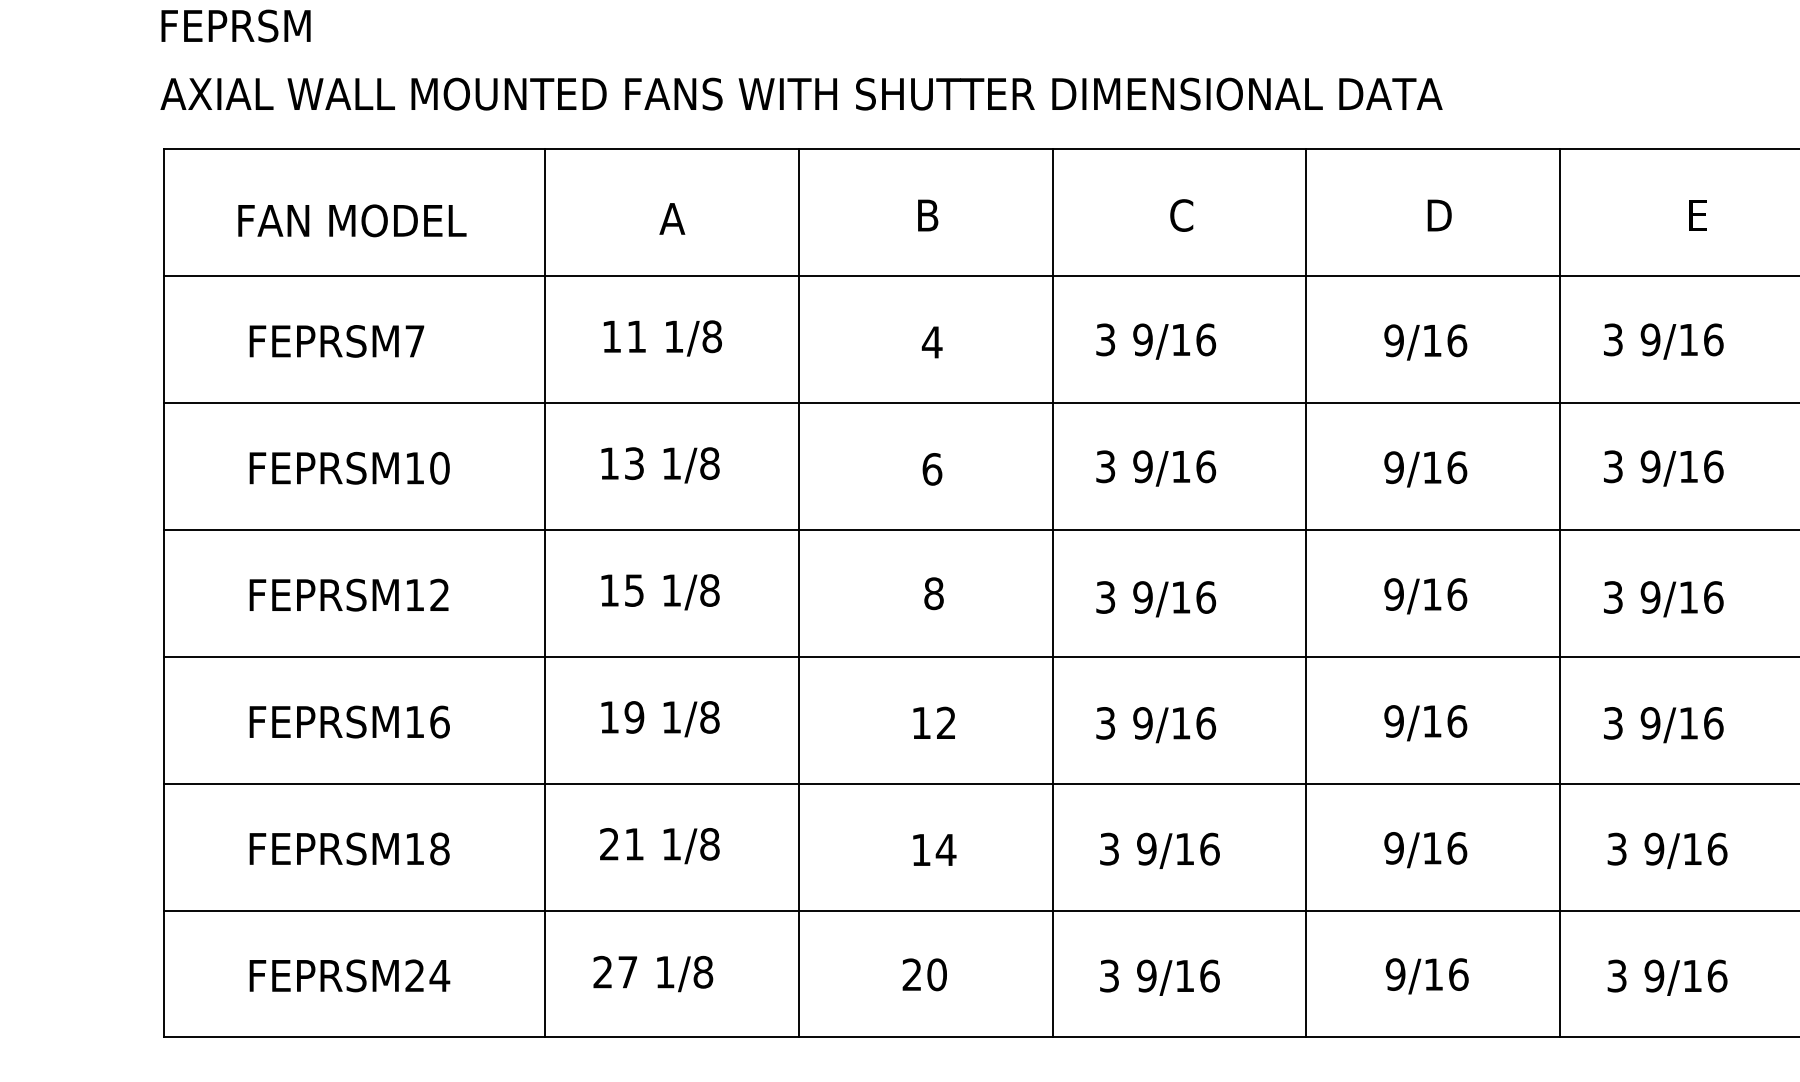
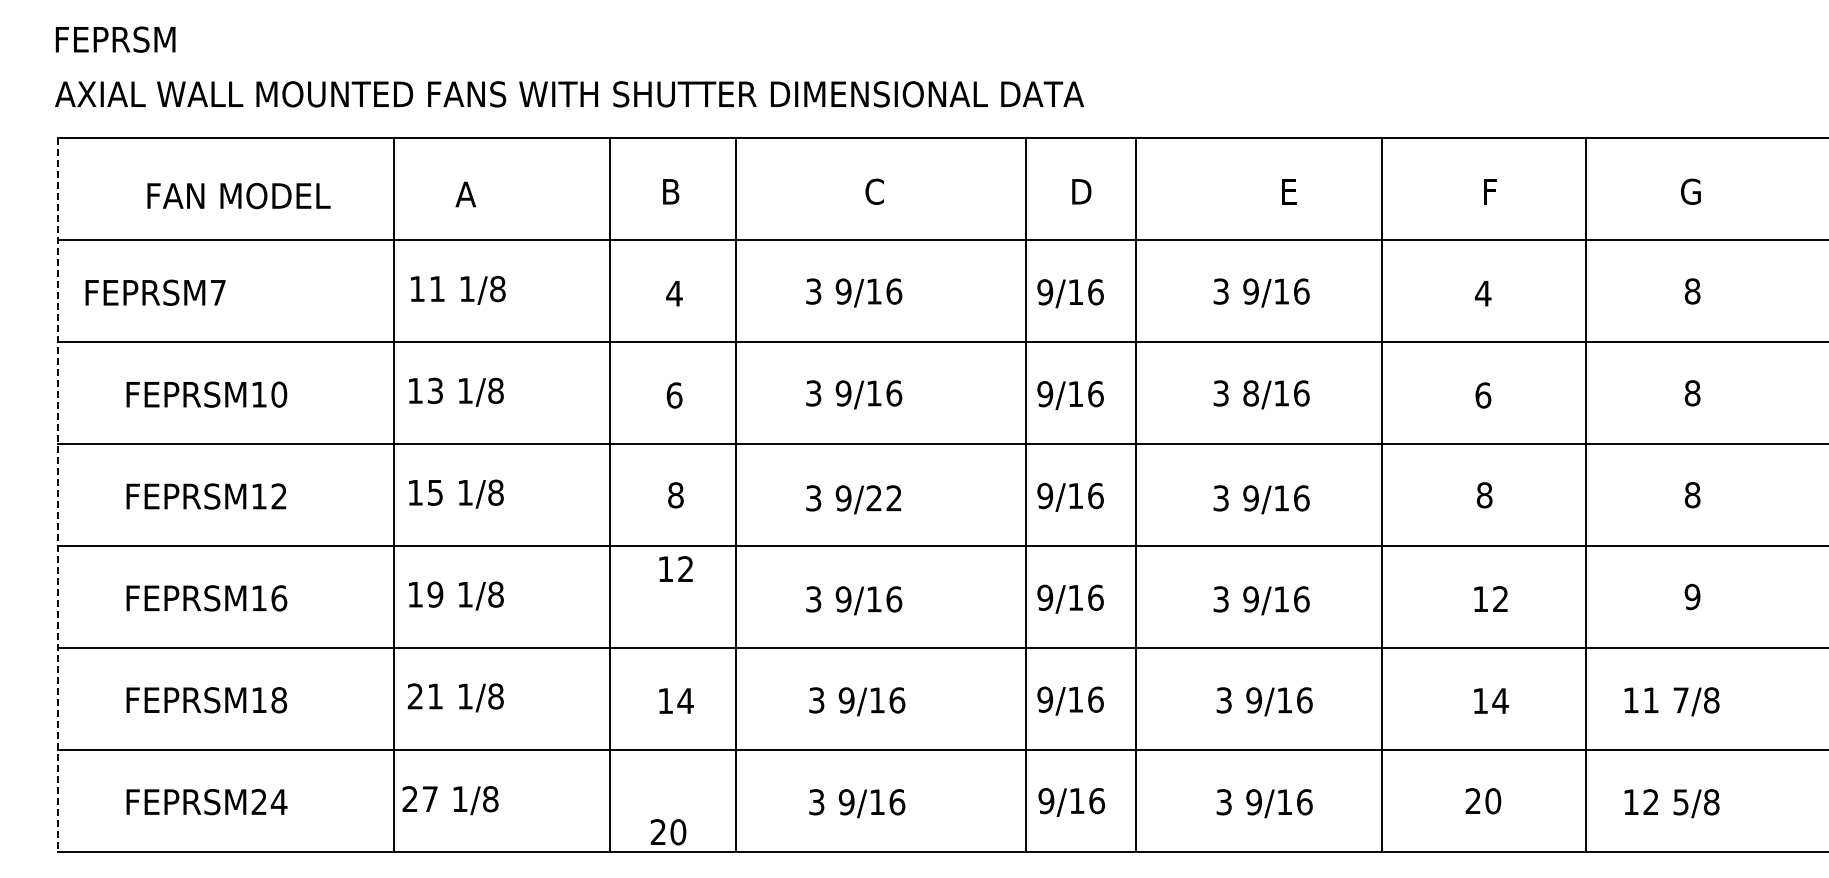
text: (351, 221) -> (238, 196), moved
text: (336, 341) -> (155, 292), moved
text: (1649, 466) -> (1250, 393), 9/16 -> 8/16
line: (164, 592) -> (58, 494), solid -> dashed
line: (544, 592) -> (393, 494), moved
line: (798, 592) -> (610, 494), moved
line: (1053, 592) -> (736, 494), moved
line: (1306, 592) -> (1025, 494), moved
line: (1560, 592) -> (1136, 494), moved
text: (1193, 597) -> (884, 498), 9/16 -> 9/22
text: (933, 722) -> (675, 568), moved
text: (924, 975) -> (668, 832), moved

